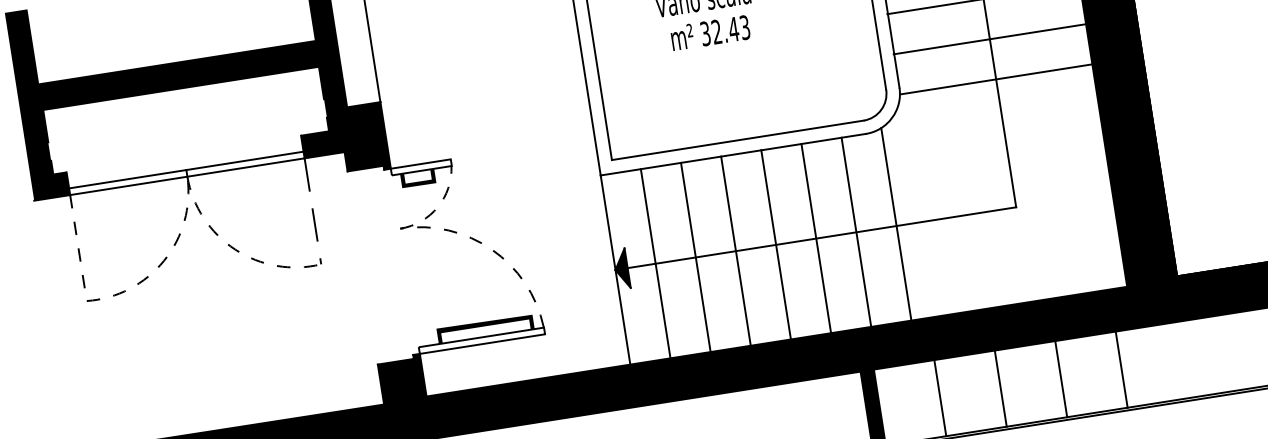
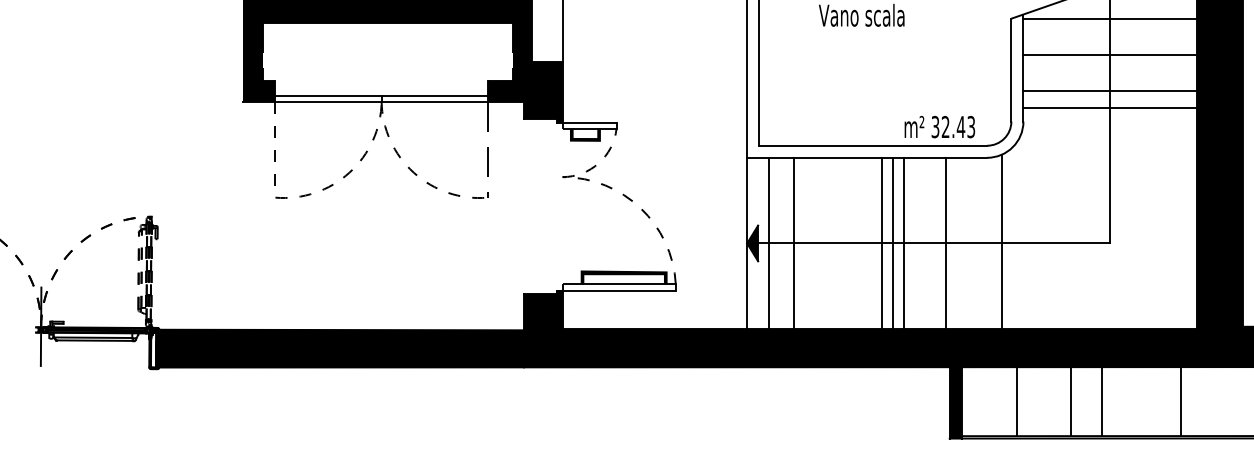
text: (710, 33) -> (939, 127), moved
line: (995, 79) -> (1109, 107), moved
line: (856, 232) -> (946, 243), moved
line: (815, 238) -> (903, 243), moved
line: (736, 251) -> (882, 243), moved
line: (695, 257) -> (793, 243), moved
line: (655, 263) -> (768, 243), moved
line: (1061, 378) -> (1102, 401), moved

